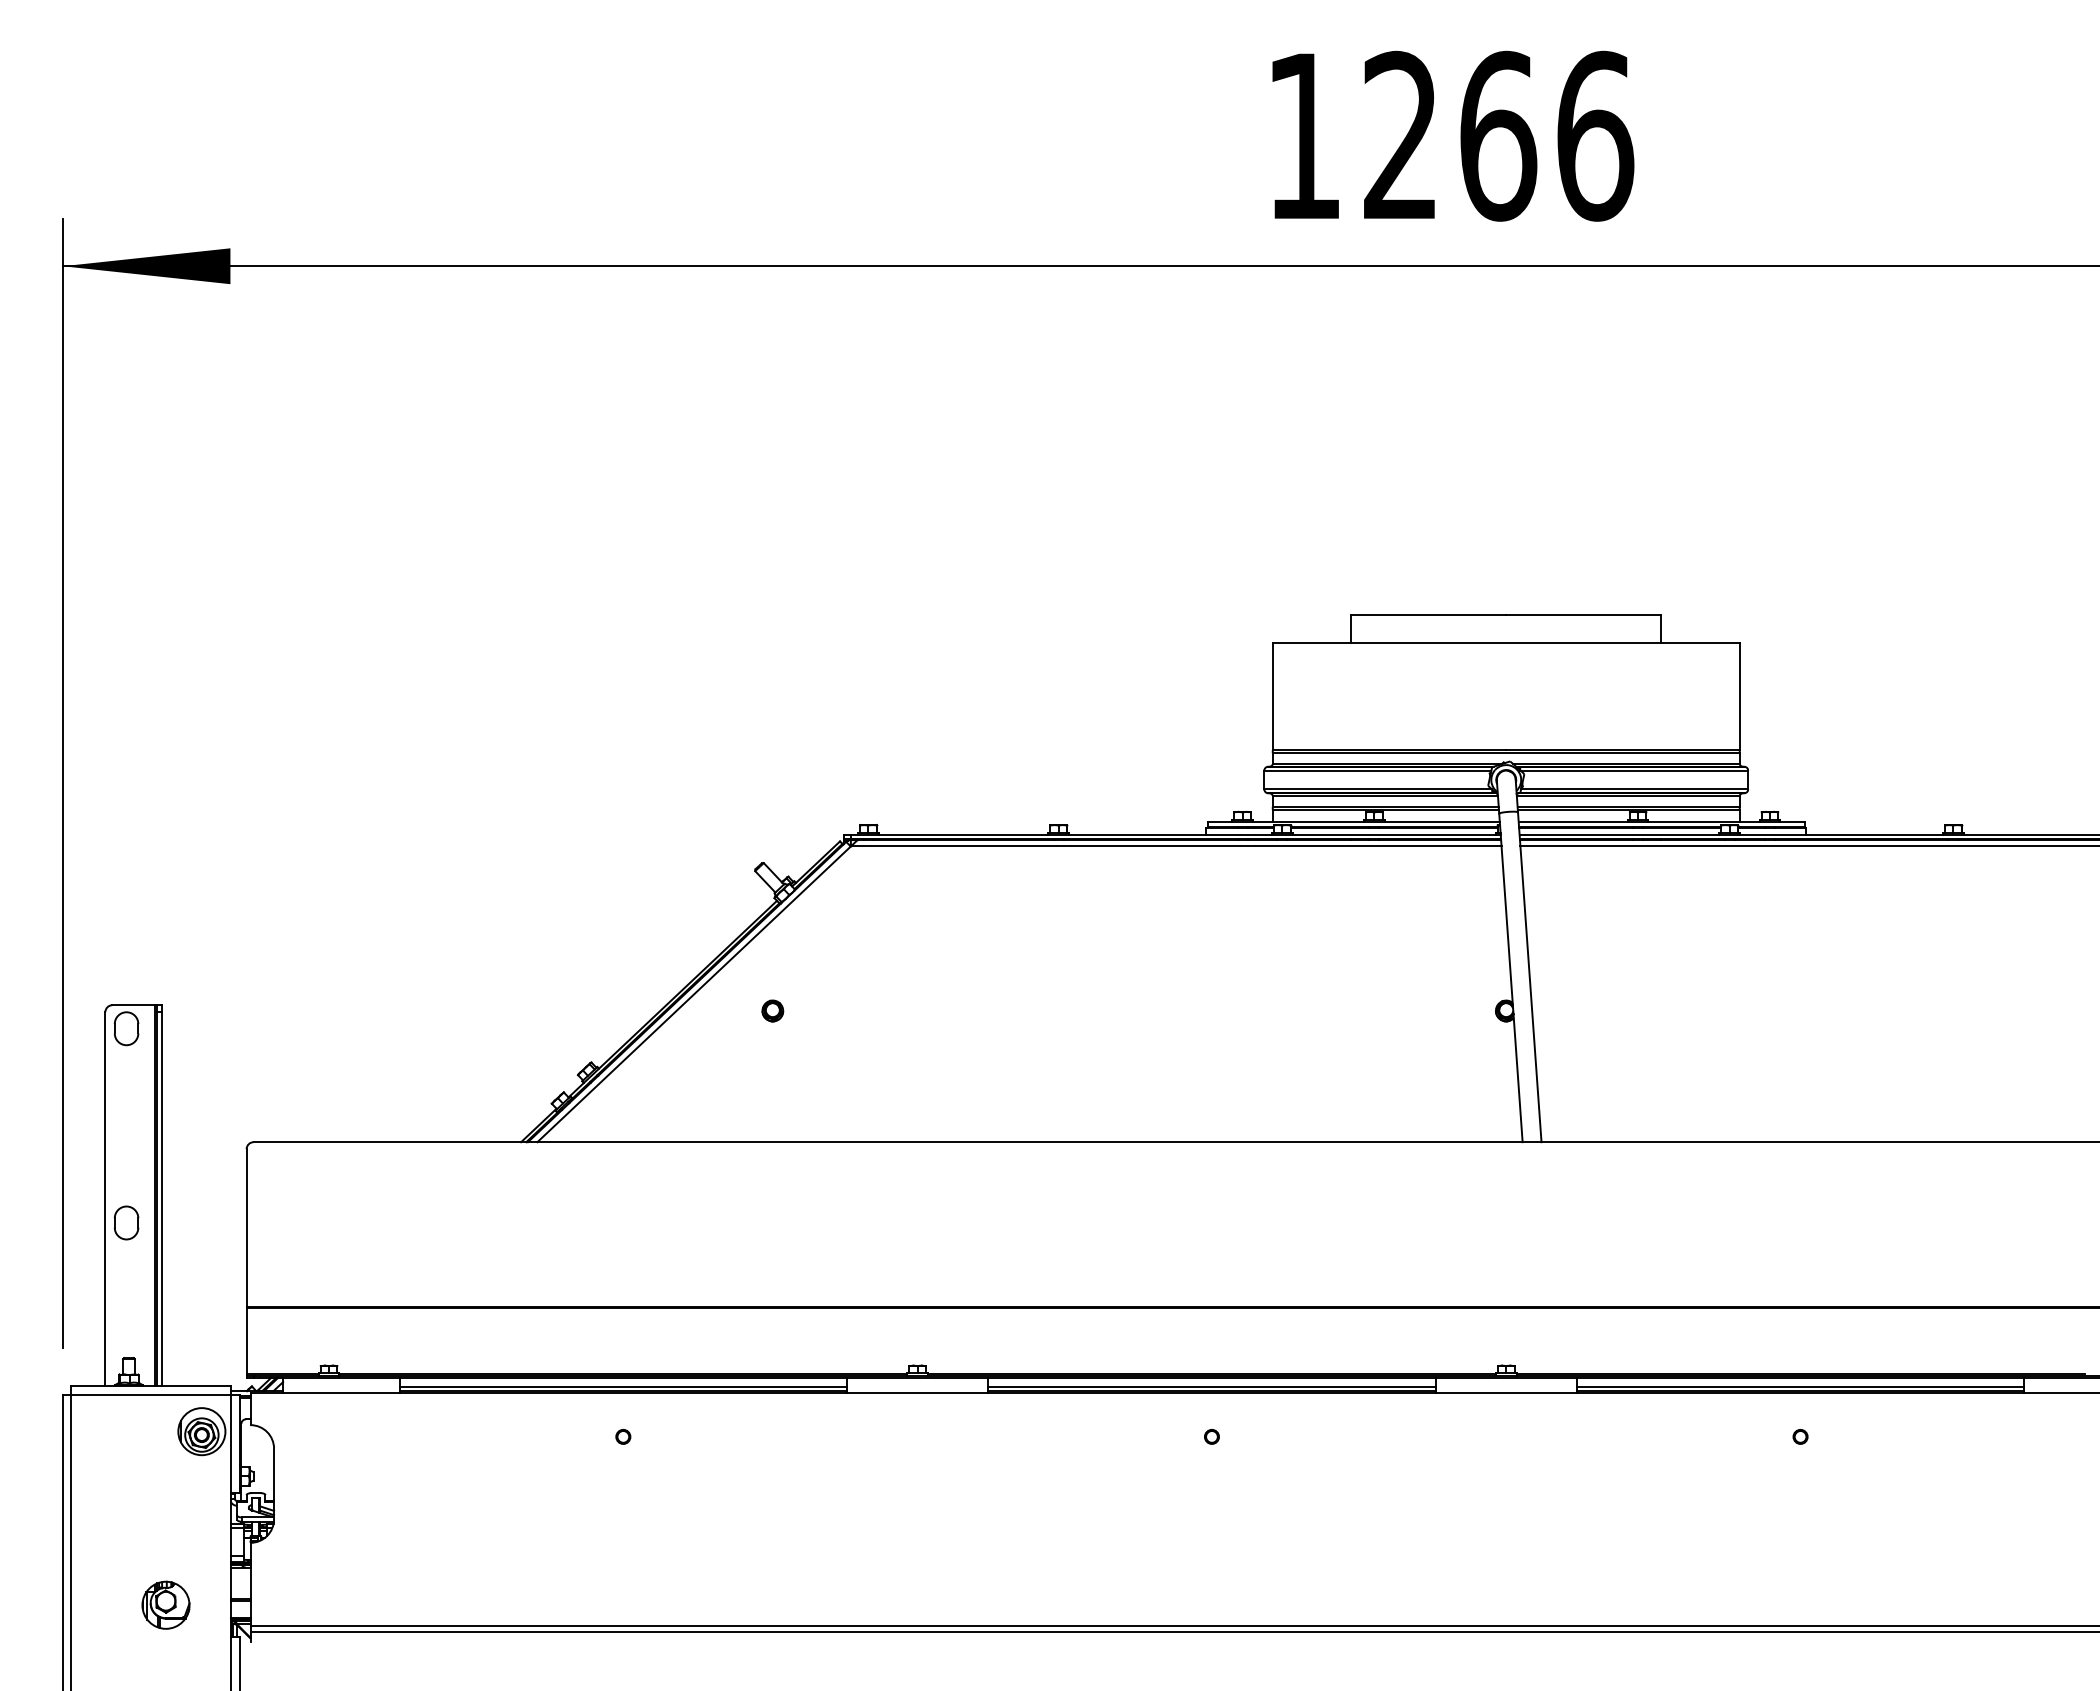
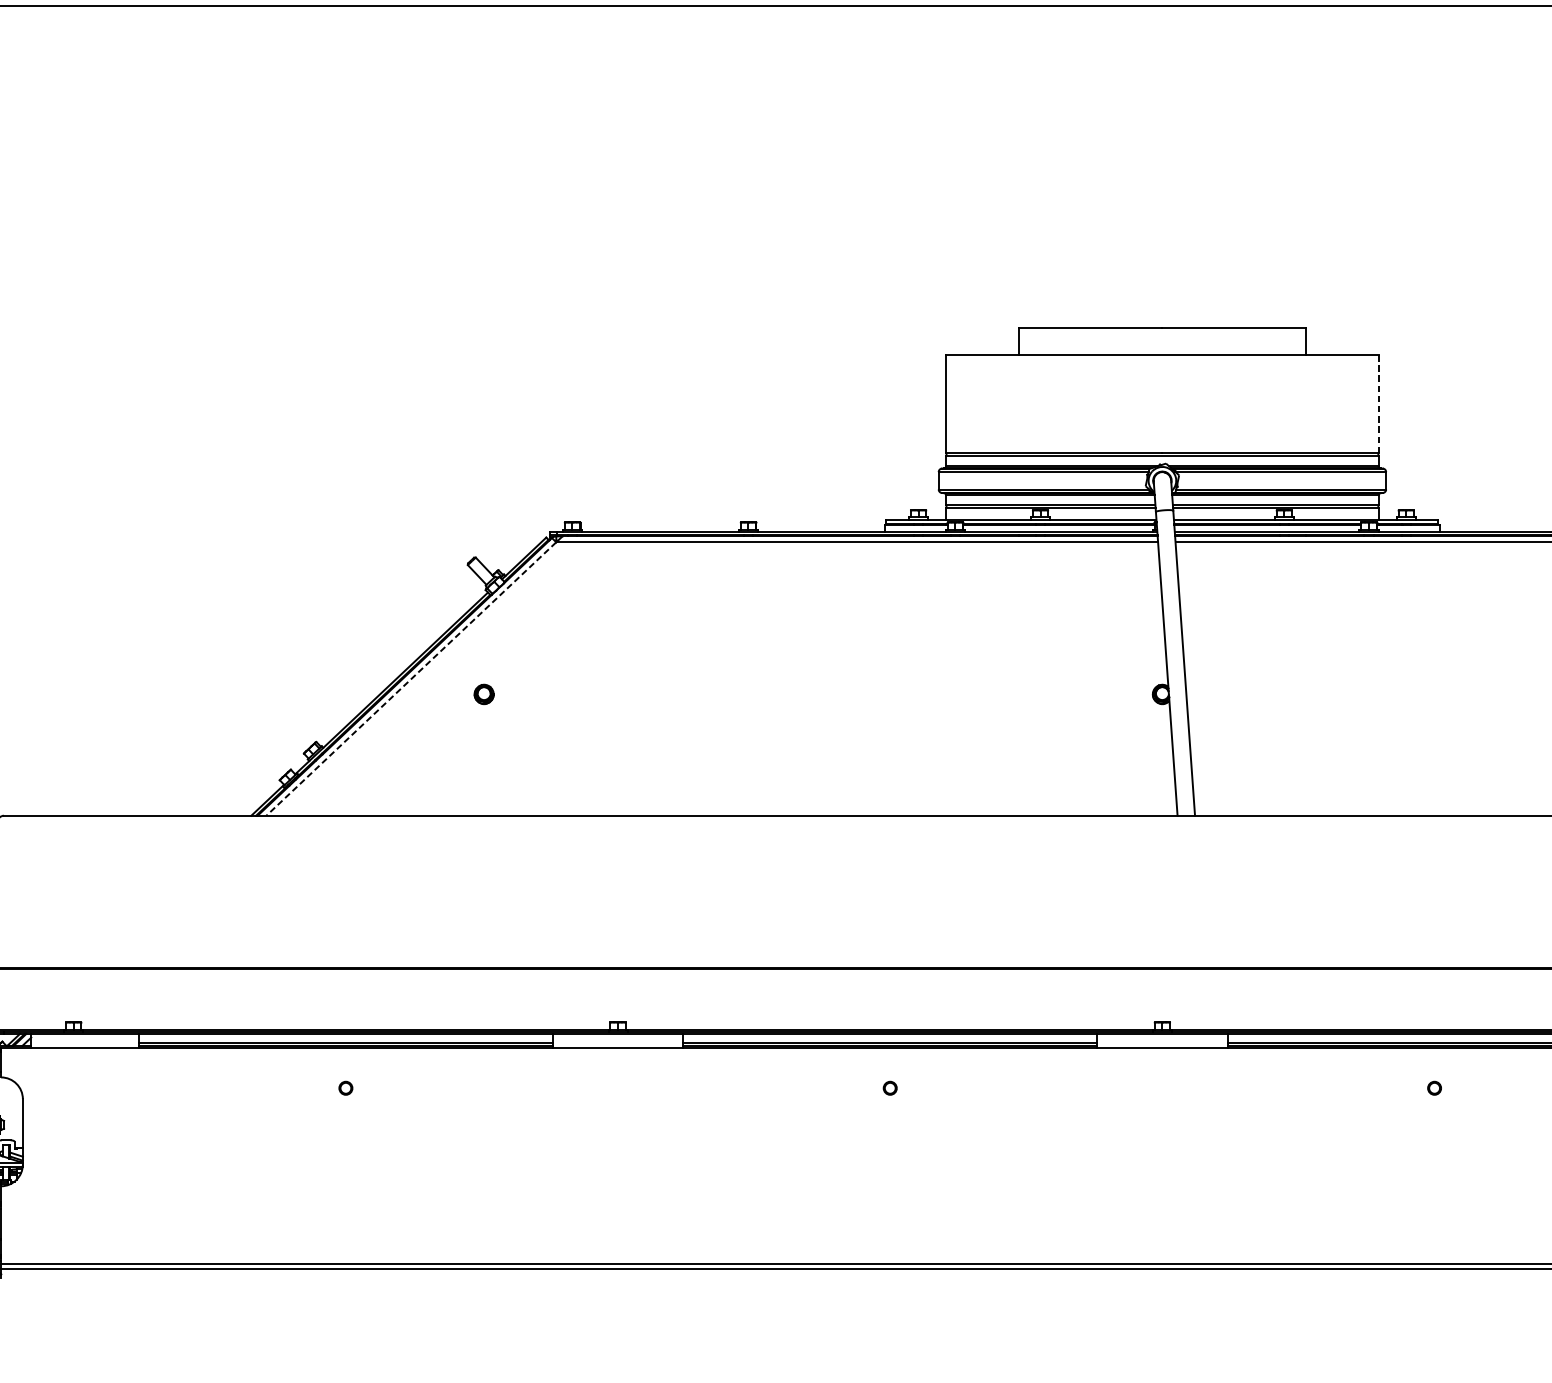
line: (1739, 696) -> (1378, 403), solid -> dashed
line: (693, 994) -> (410, 679), solid -> dashed

